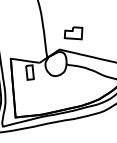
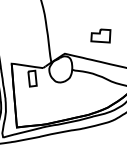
part: (73, 32) -> (100, 35), moved

